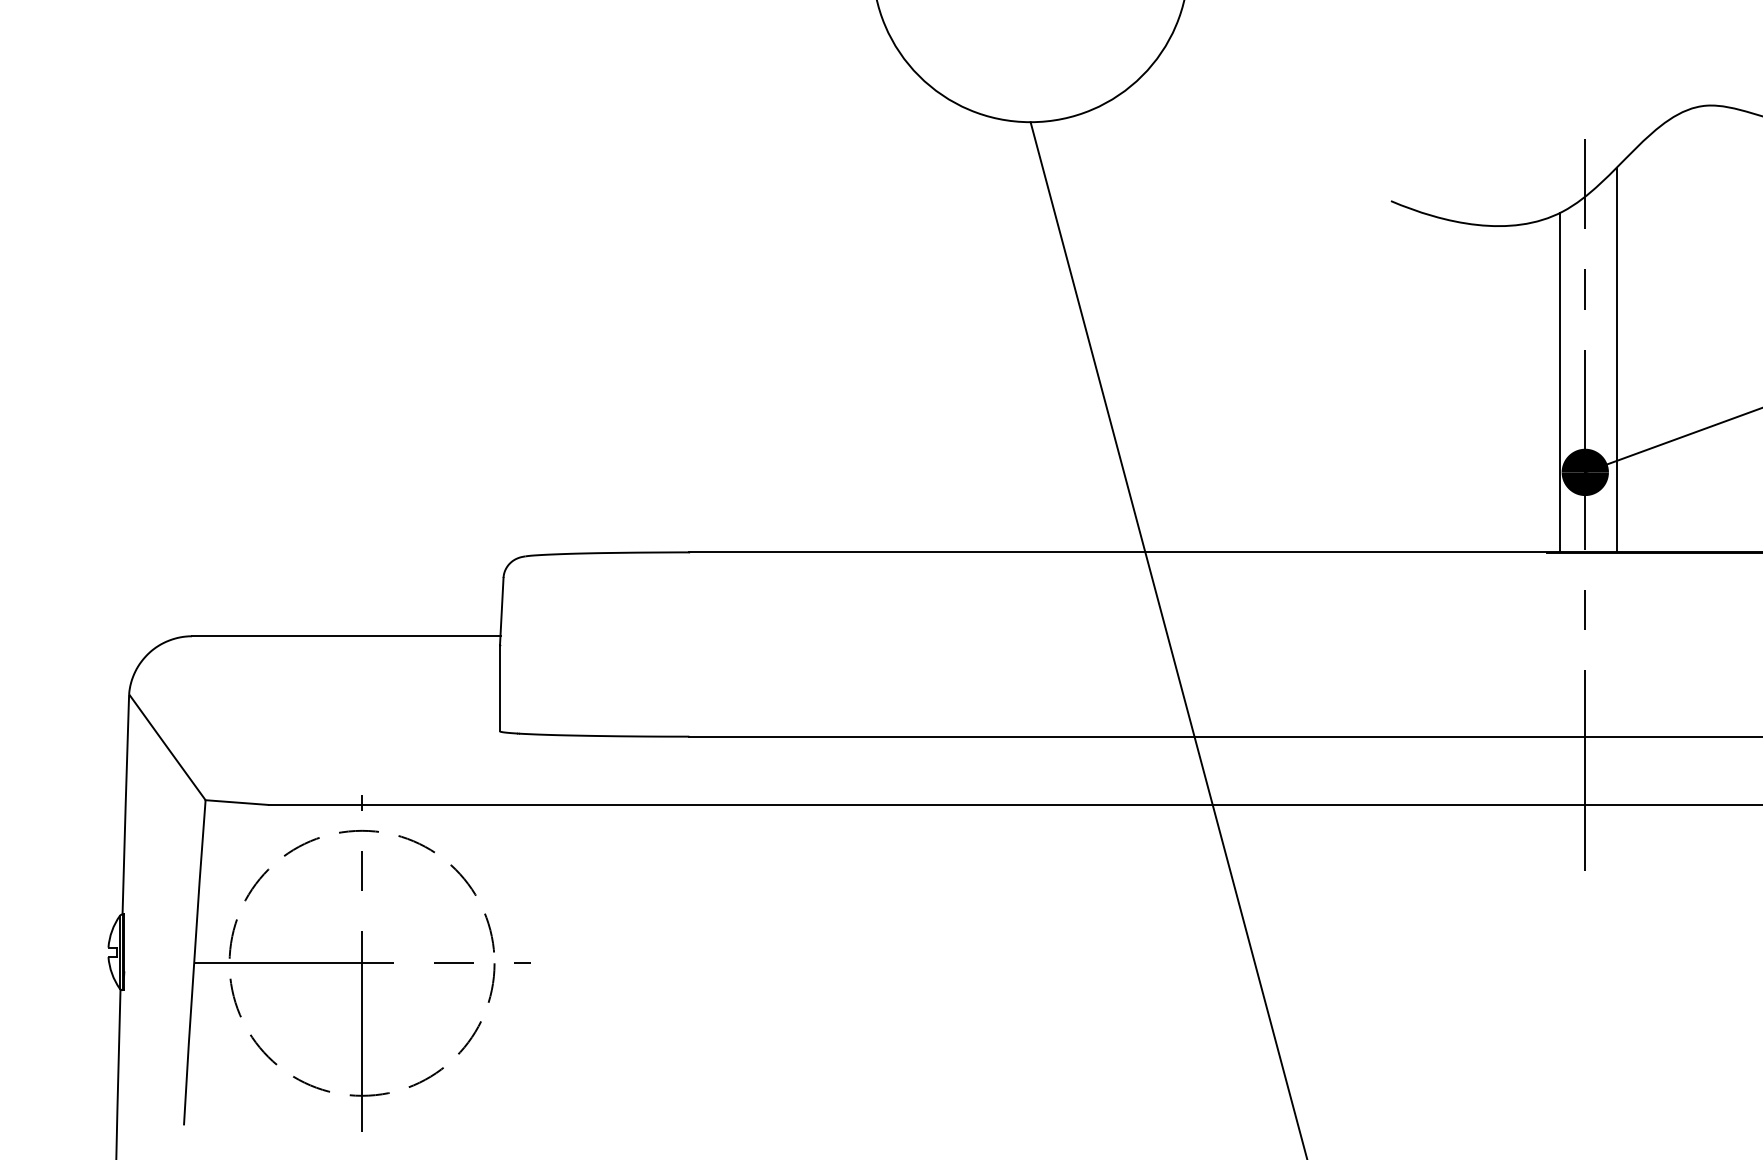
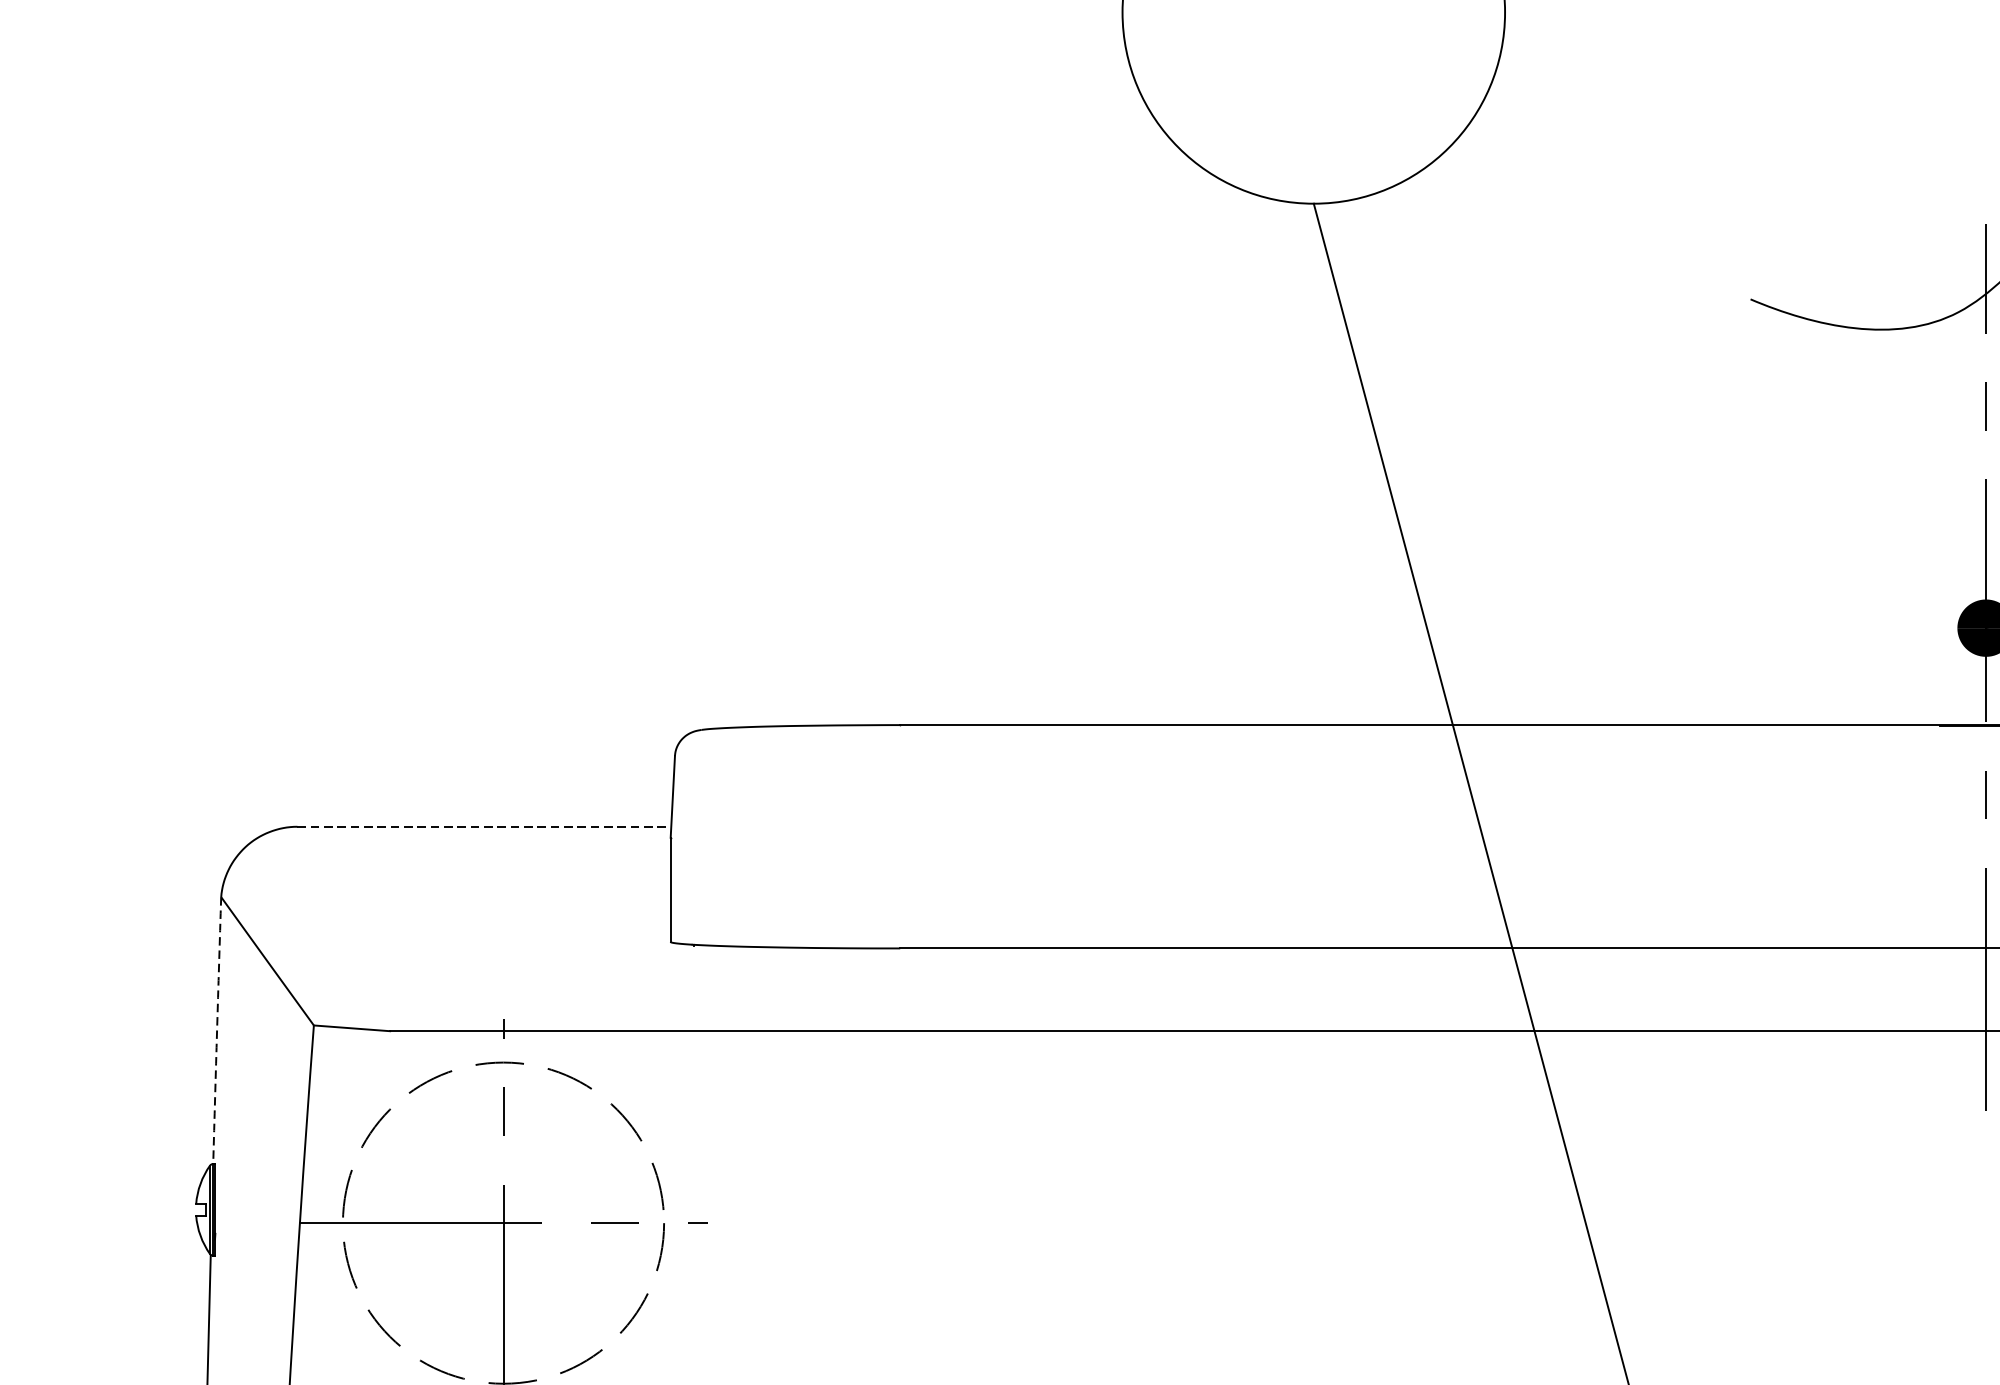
line: (1559, 382) -> (1954, 519), removed
line: (346, 636) -> (484, 827), solid -> dashed
arc: (125, 804) -> (216, 1030), solid -> dashed

